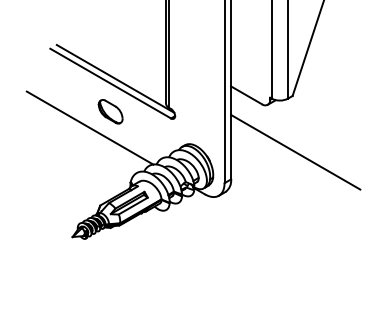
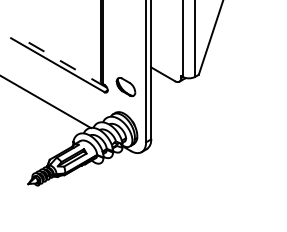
line: (115, 78) -> (61, 61), solid -> dashed
part: (110, 111) -> (125, 86), moved
line: (295, 152) -> (201, 118), removed

